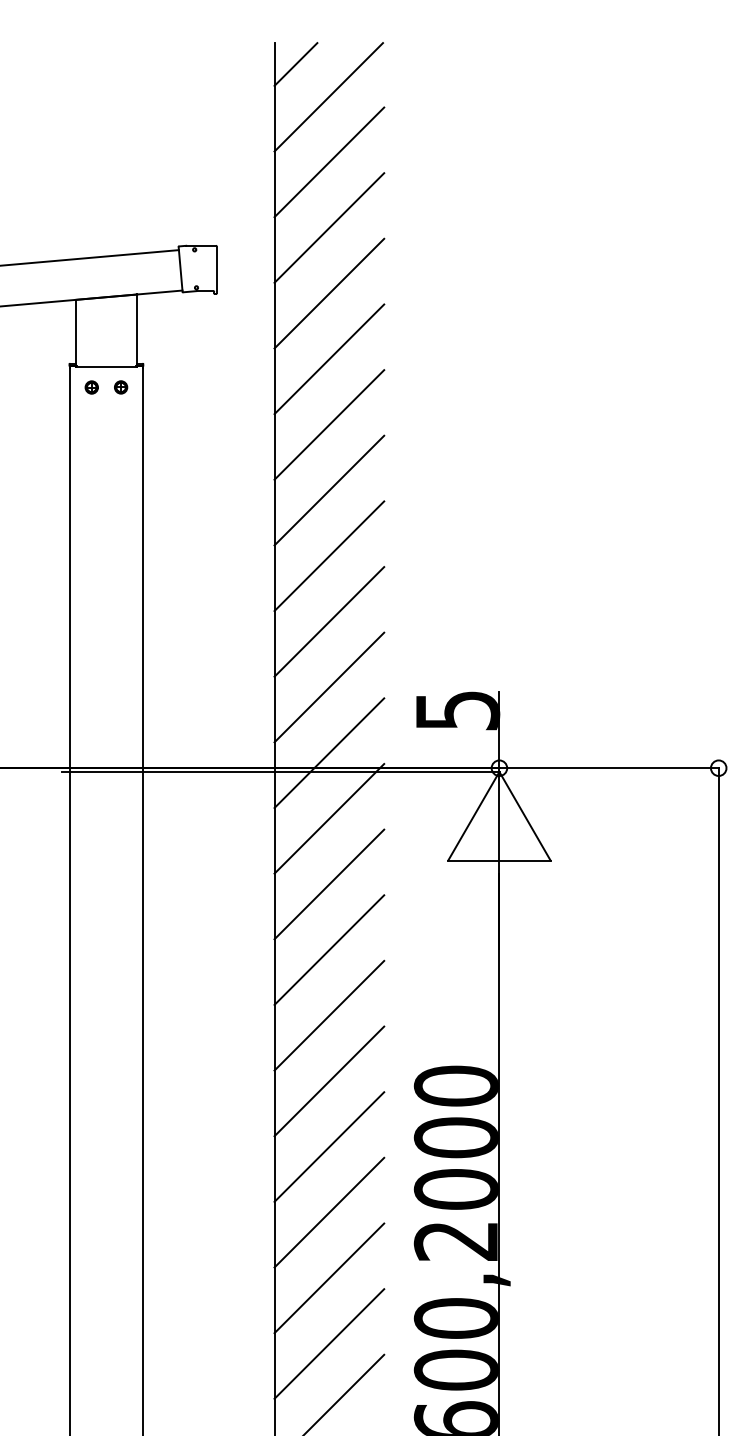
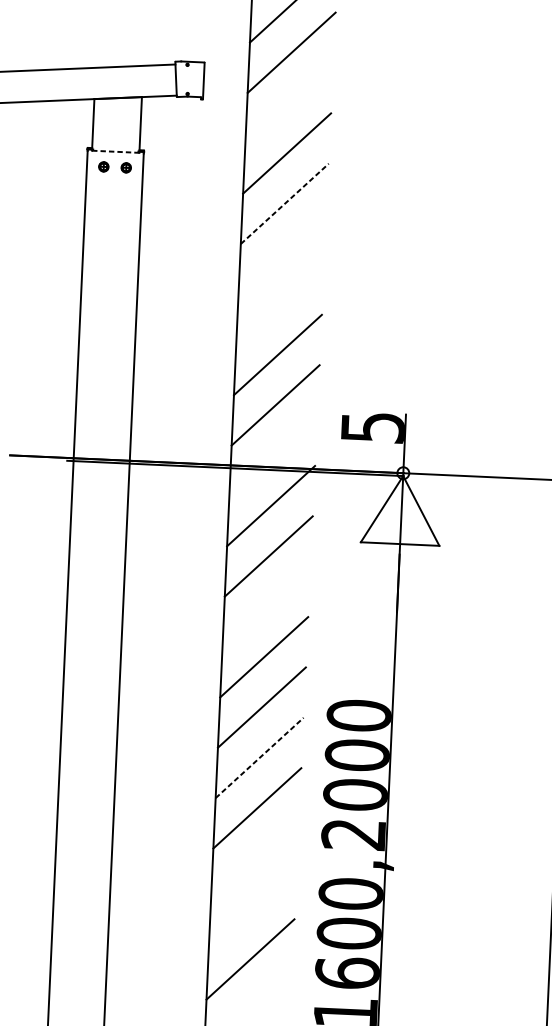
line: (329, 293) -> (289, 103), removed
line: (106, 367) -> (115, 152), solid -> dashed
line: (329, 424) -> (284, 203), solid -> dashed
line: (329, 490) -> (282, 254), removed
line: (329, 556) -> (280, 304), removed
line: (329, 753) -> (273, 456), removed
line: (329, 949) -> (266, 606), removed
line: (329, 1147) -> (259, 758), solid -> dashed
line: (329, 1278) -> (255, 858), removed
line: (329, 1343) -> (252, 908), removed

